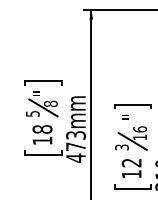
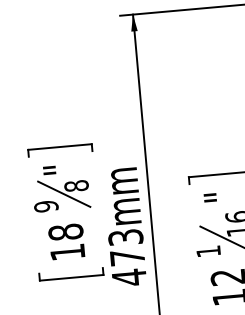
text: (32, 113) -> (45, 205), 5 -> 9
text: (121, 147) -> (207, 251), 3 -> 1

